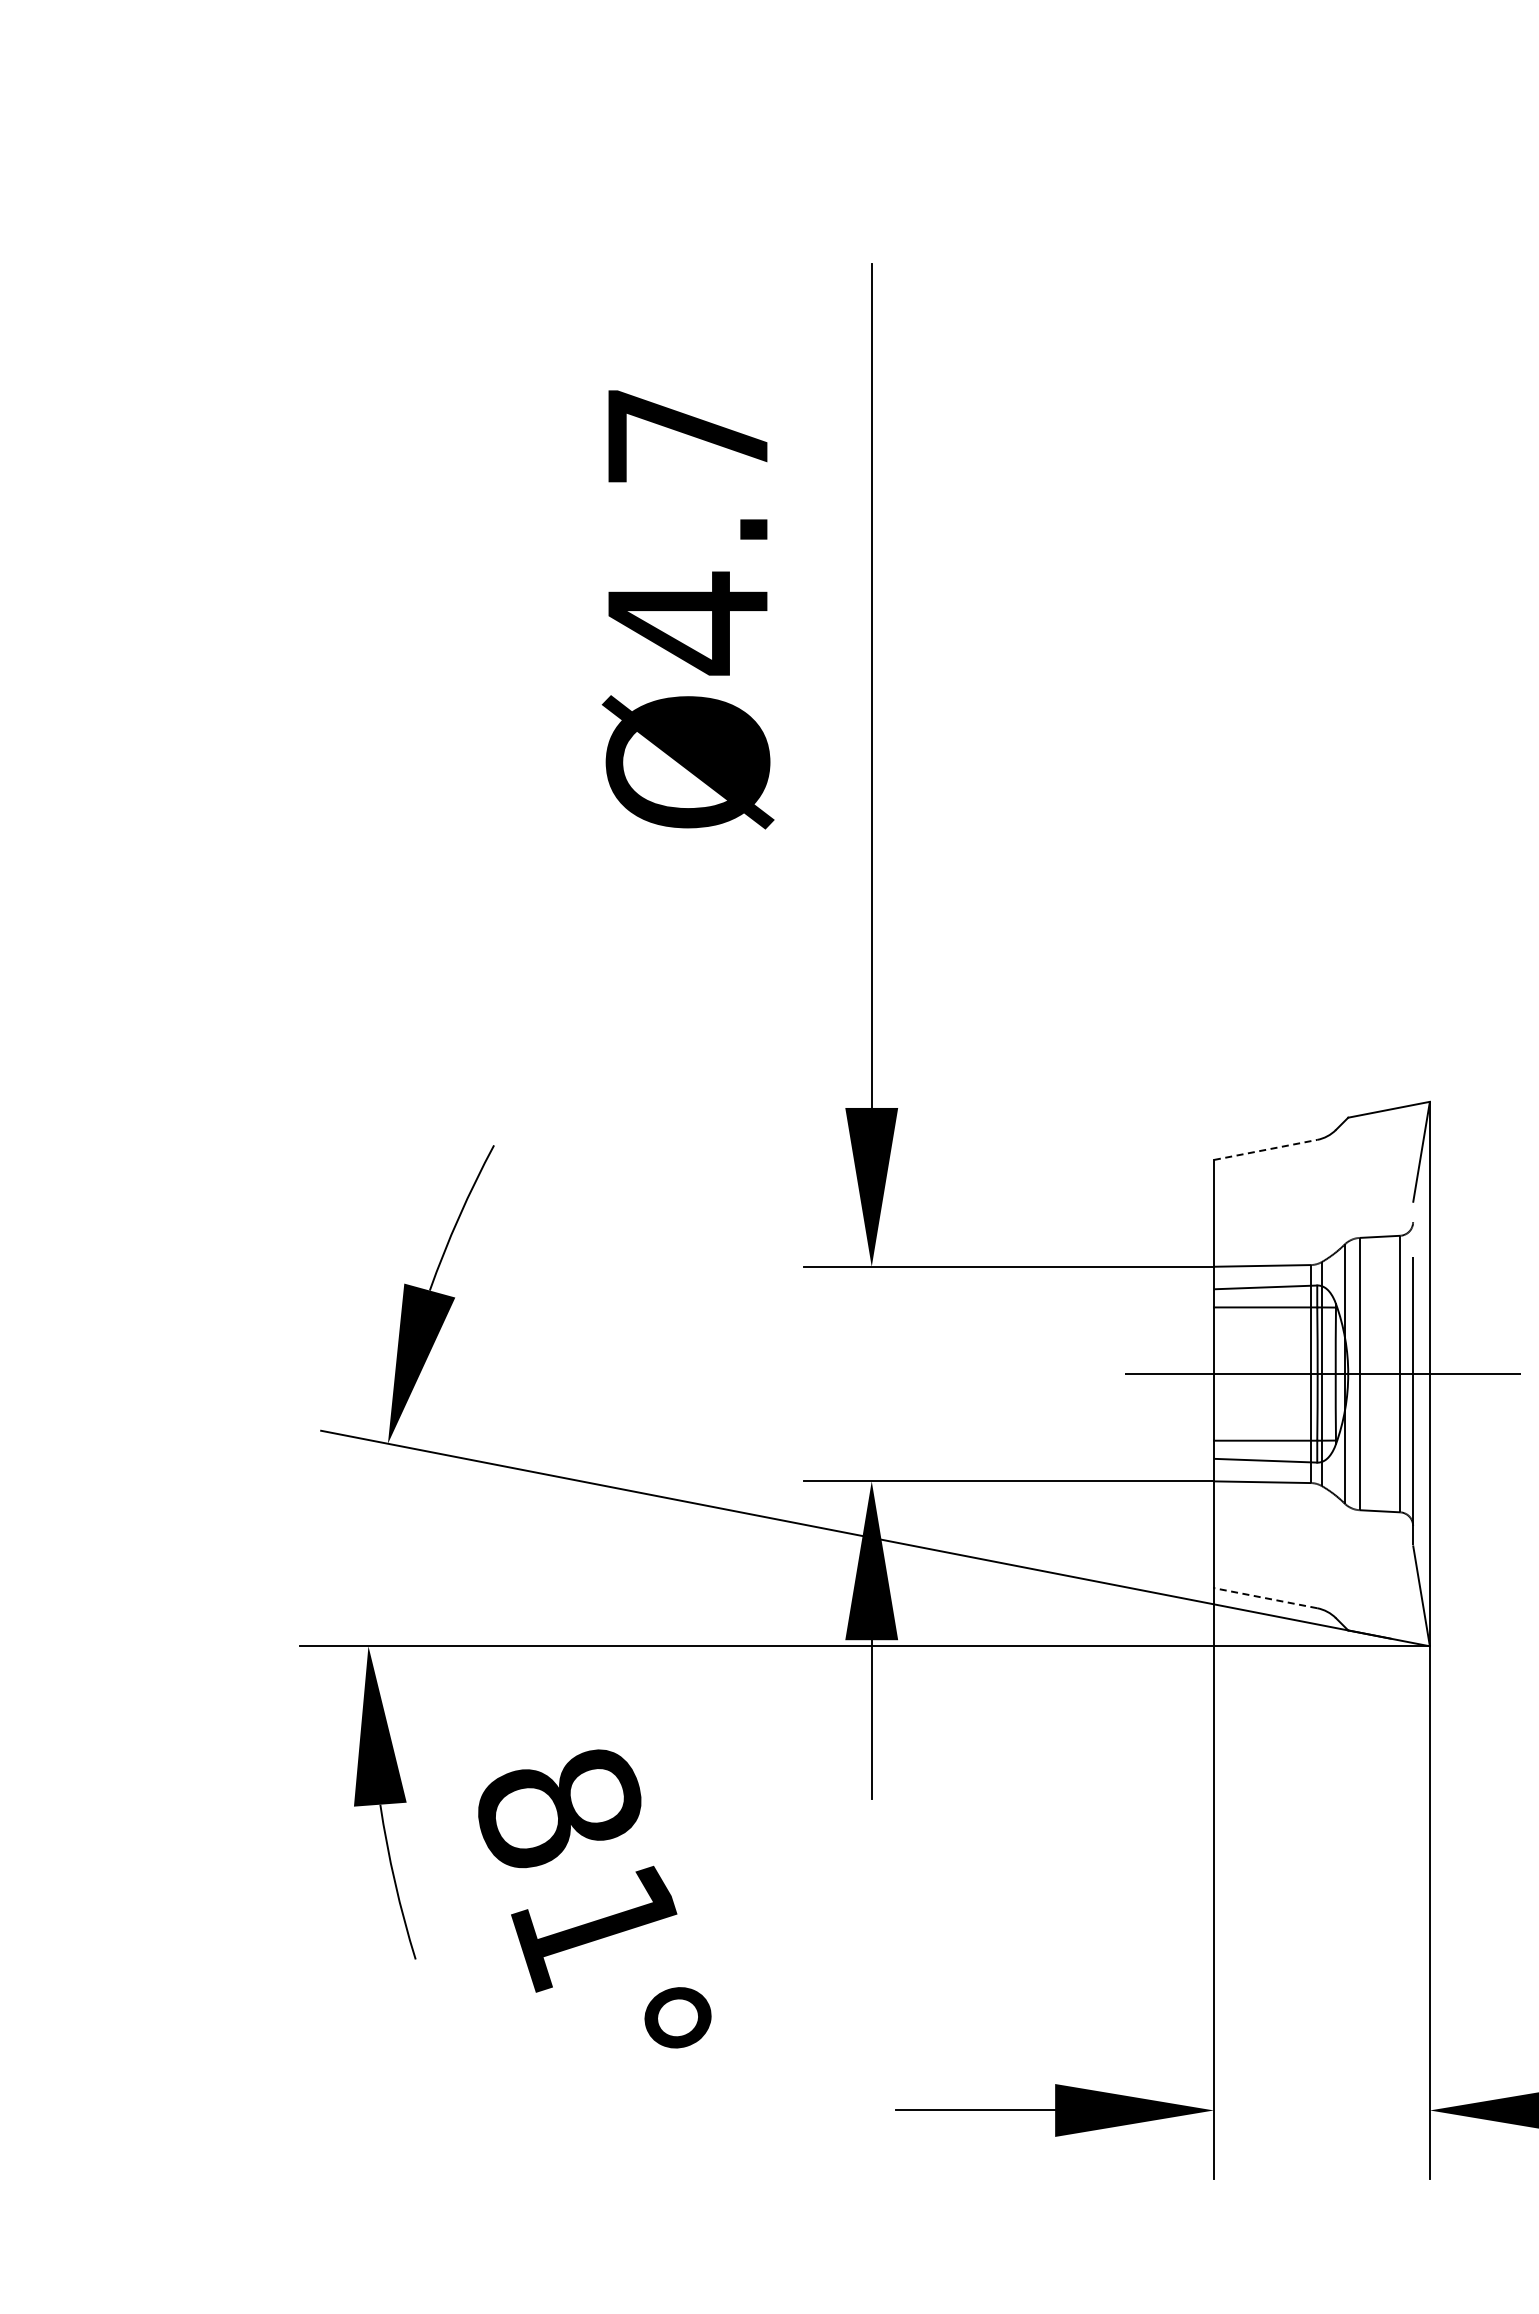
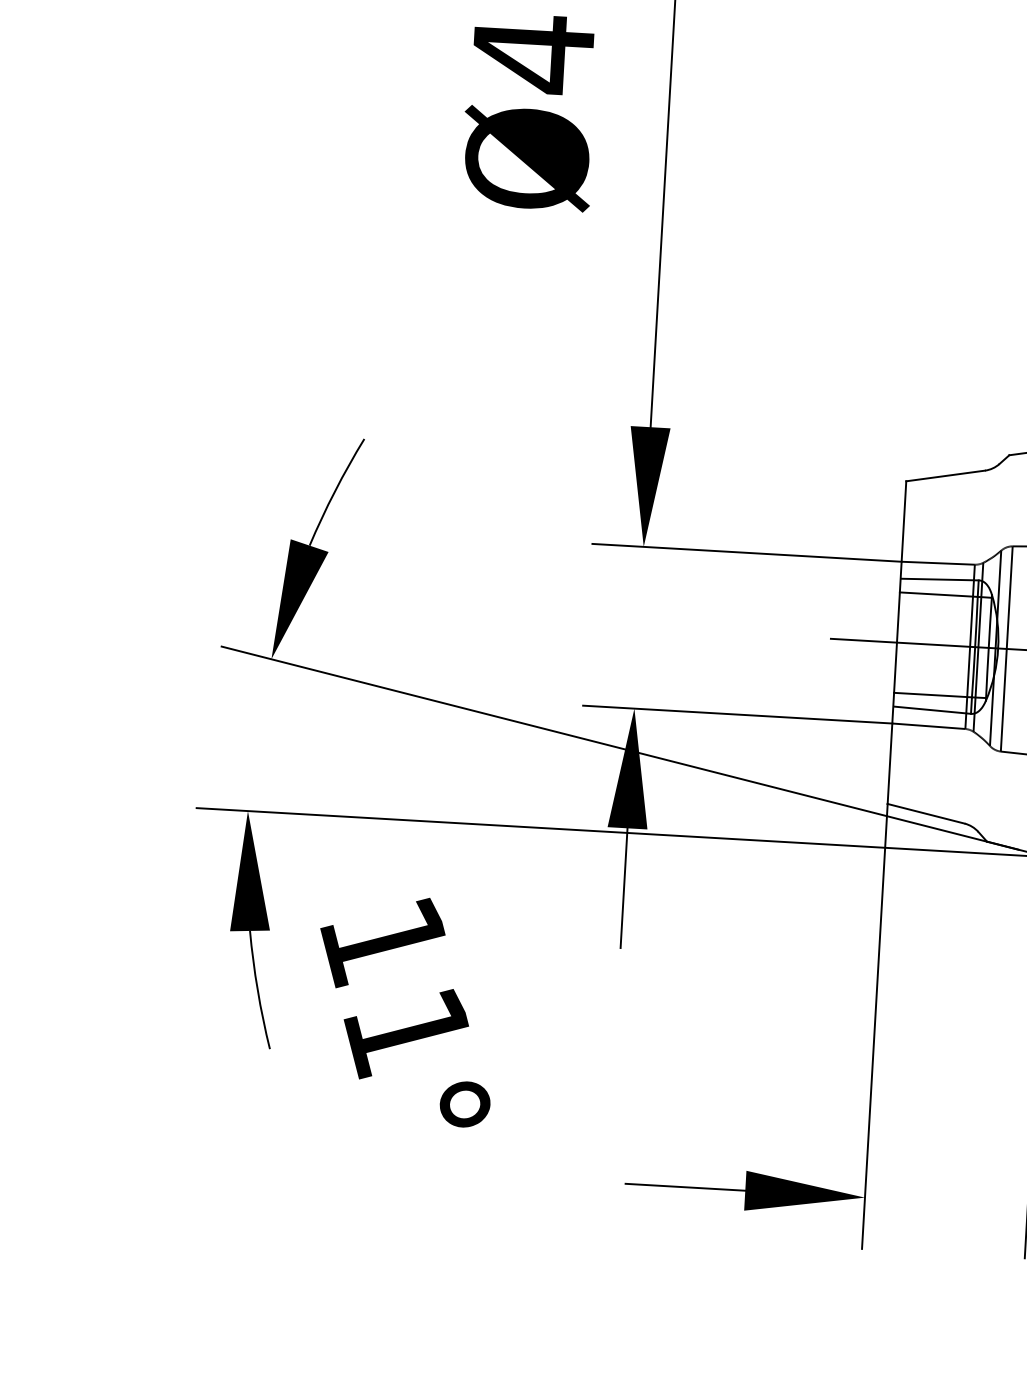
line: (1265, 1149) -> (945, 475), dashed -> solid
line: (1265, 1598) -> (926, 814), dashed -> solid
text: (557, 1810) -> (383, 943), 81° -> 11°

